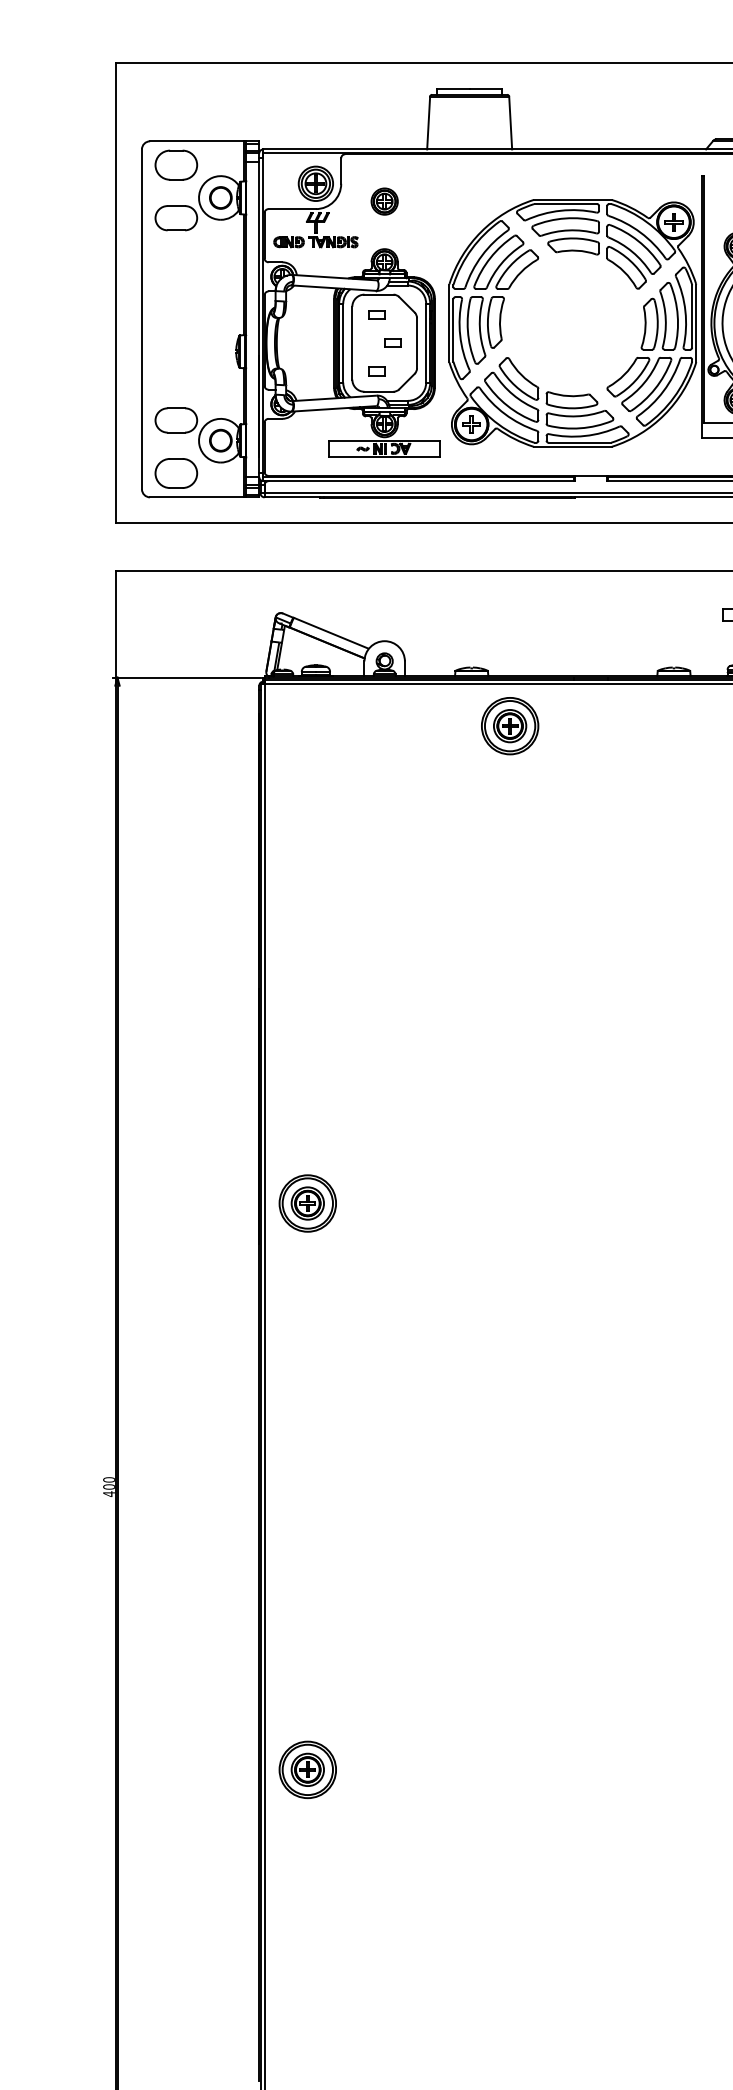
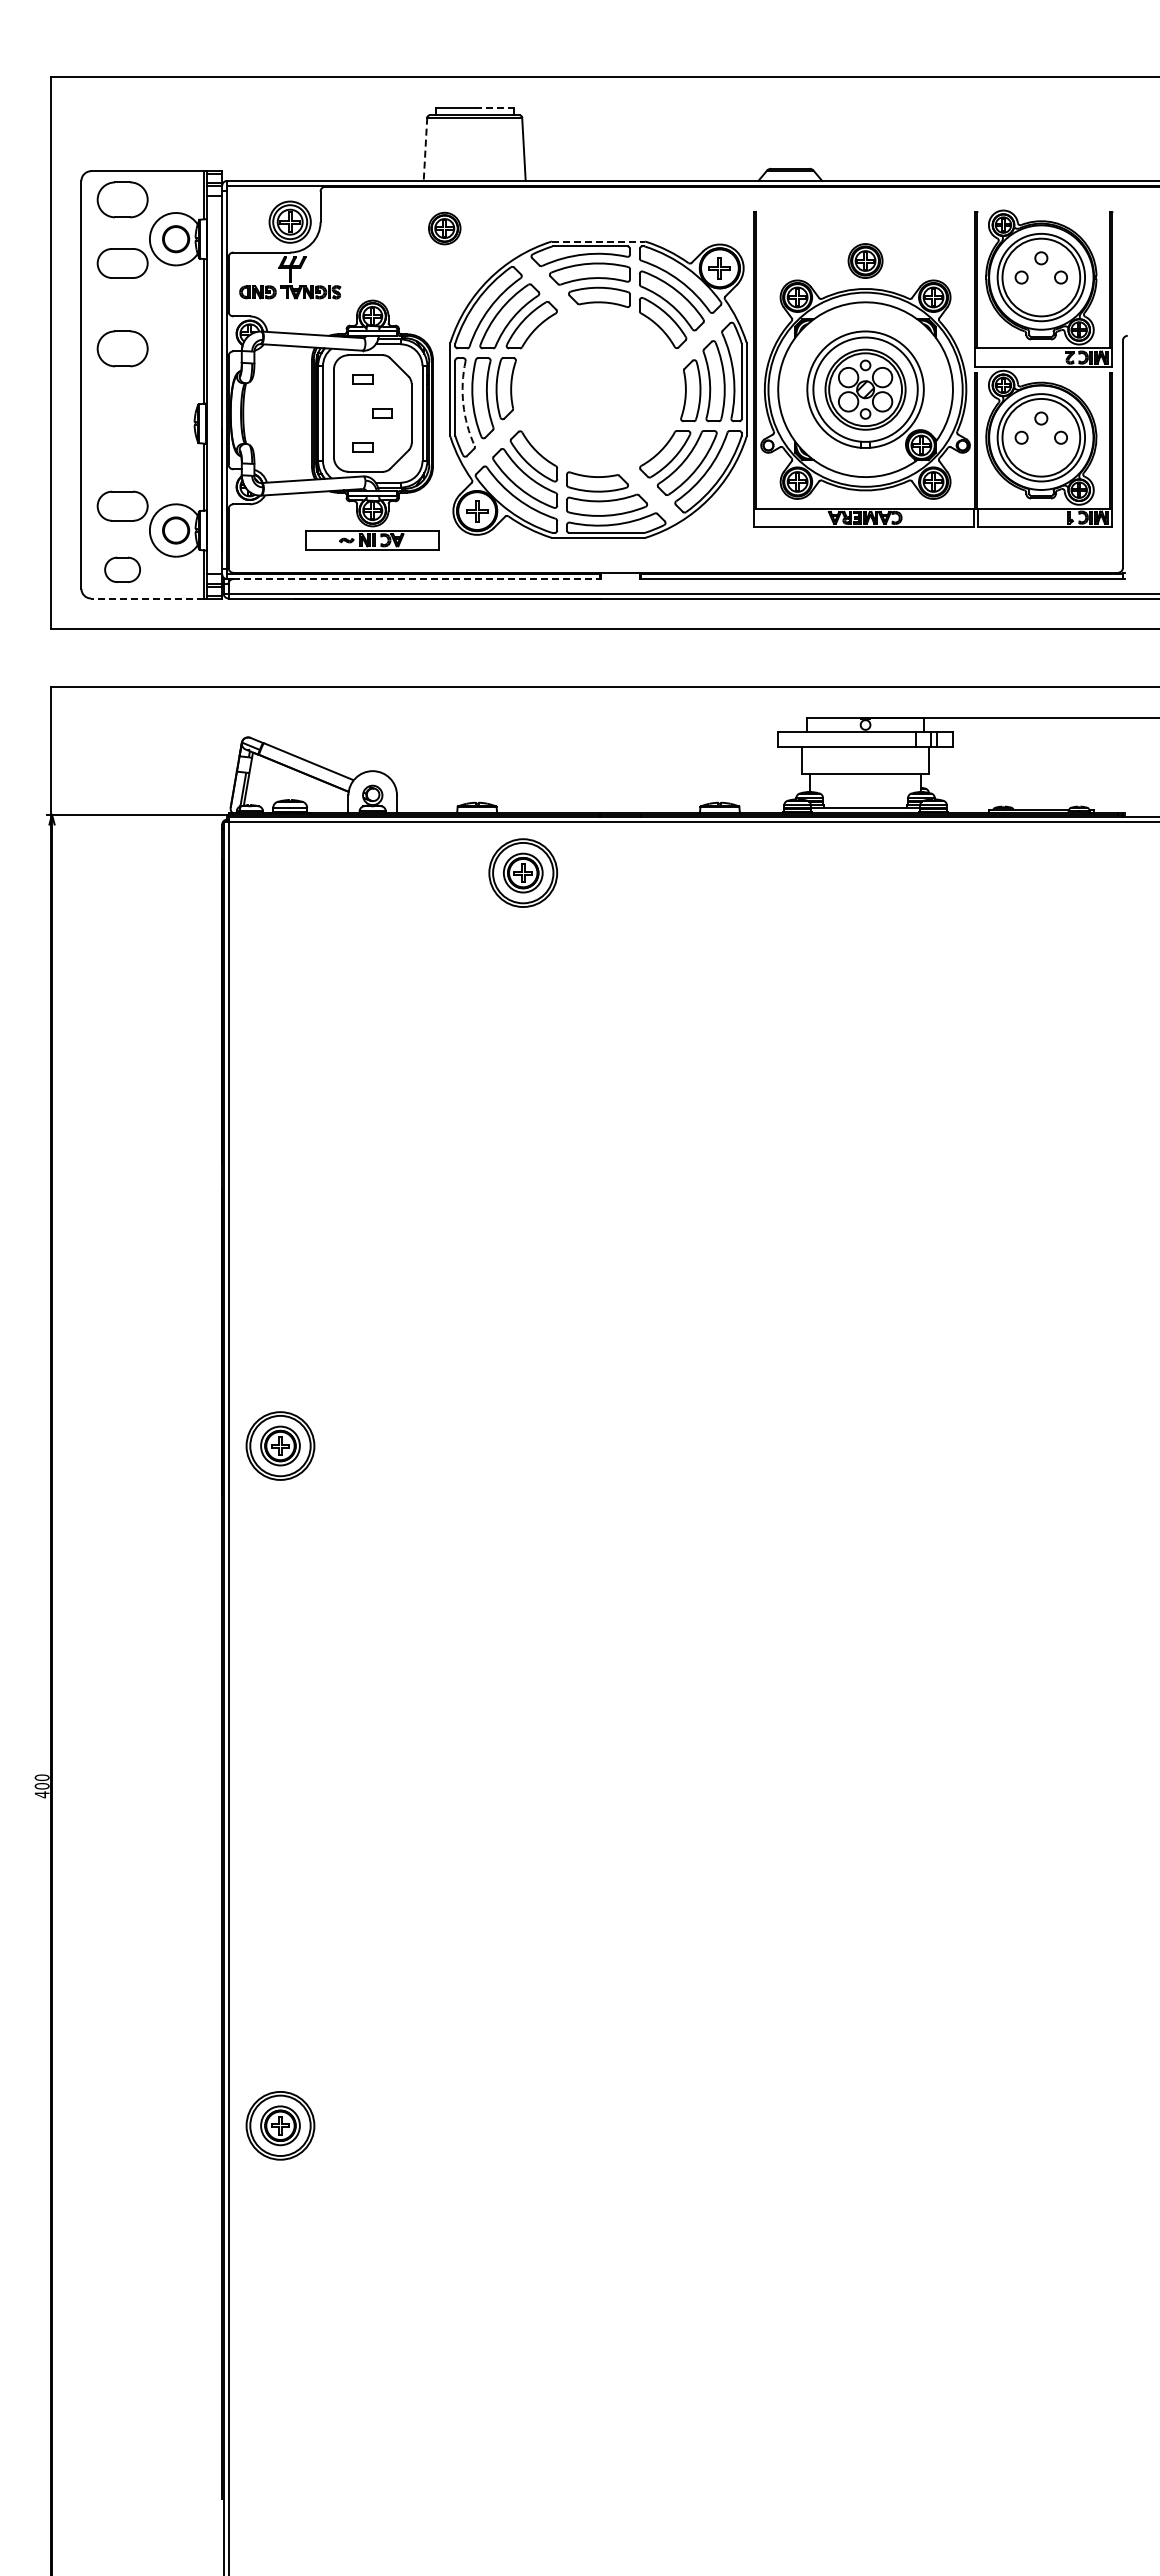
line: (486, 89) -> (494, 108), solid -> dashed
line: (428, 123) -> (425, 149), solid -> dashed
line: (572, 199) -> (598, 241), solid -> dashed
part: (384, 201) -> (444, 228), moved
part: (176, 289) -> (122, 348), added
arc: (460, 335) -> (463, 404), solid -> dashed
part: (176, 473) -> (122, 569), size x0.7
line: (421, 481) -> (417, 579), solid -> dashed
line: (197, 497) -> (147, 598), solid -> dashed

